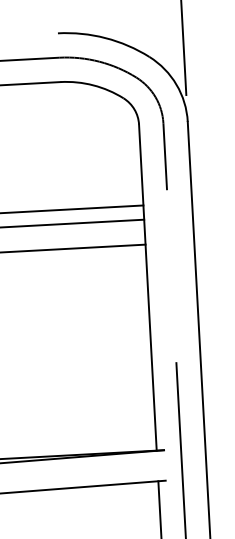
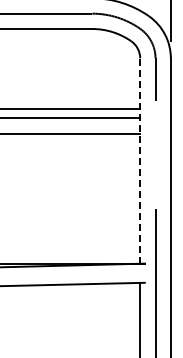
line: (148, 286) -> (140, 160), solid -> dashed

